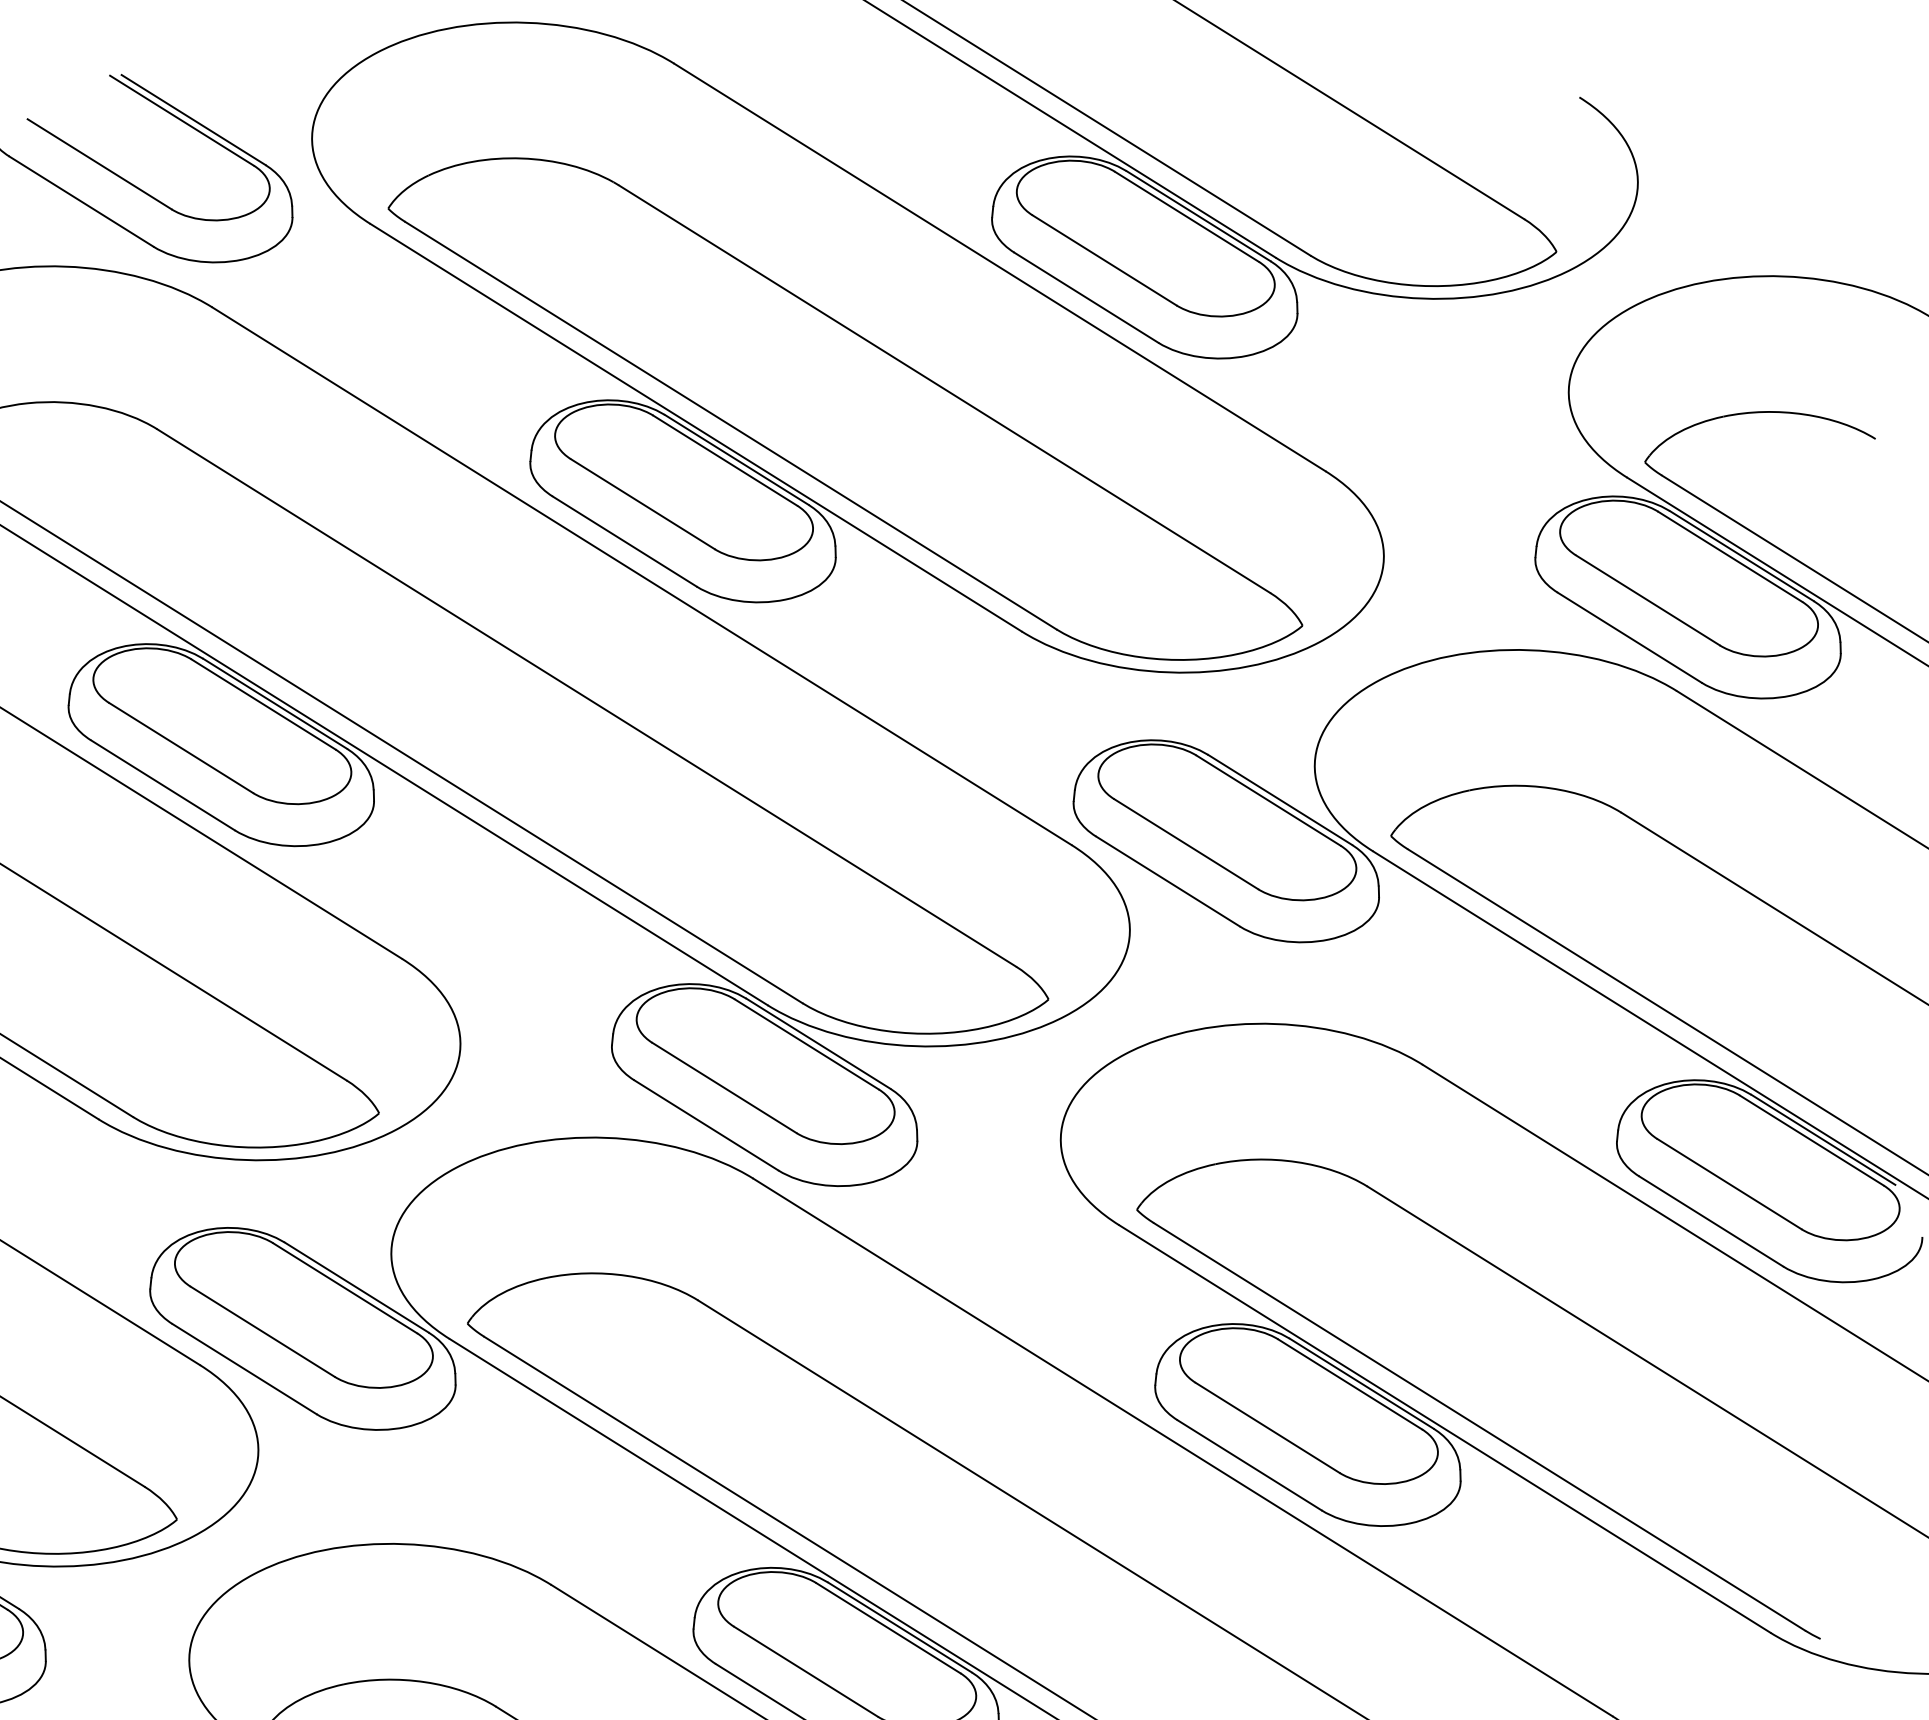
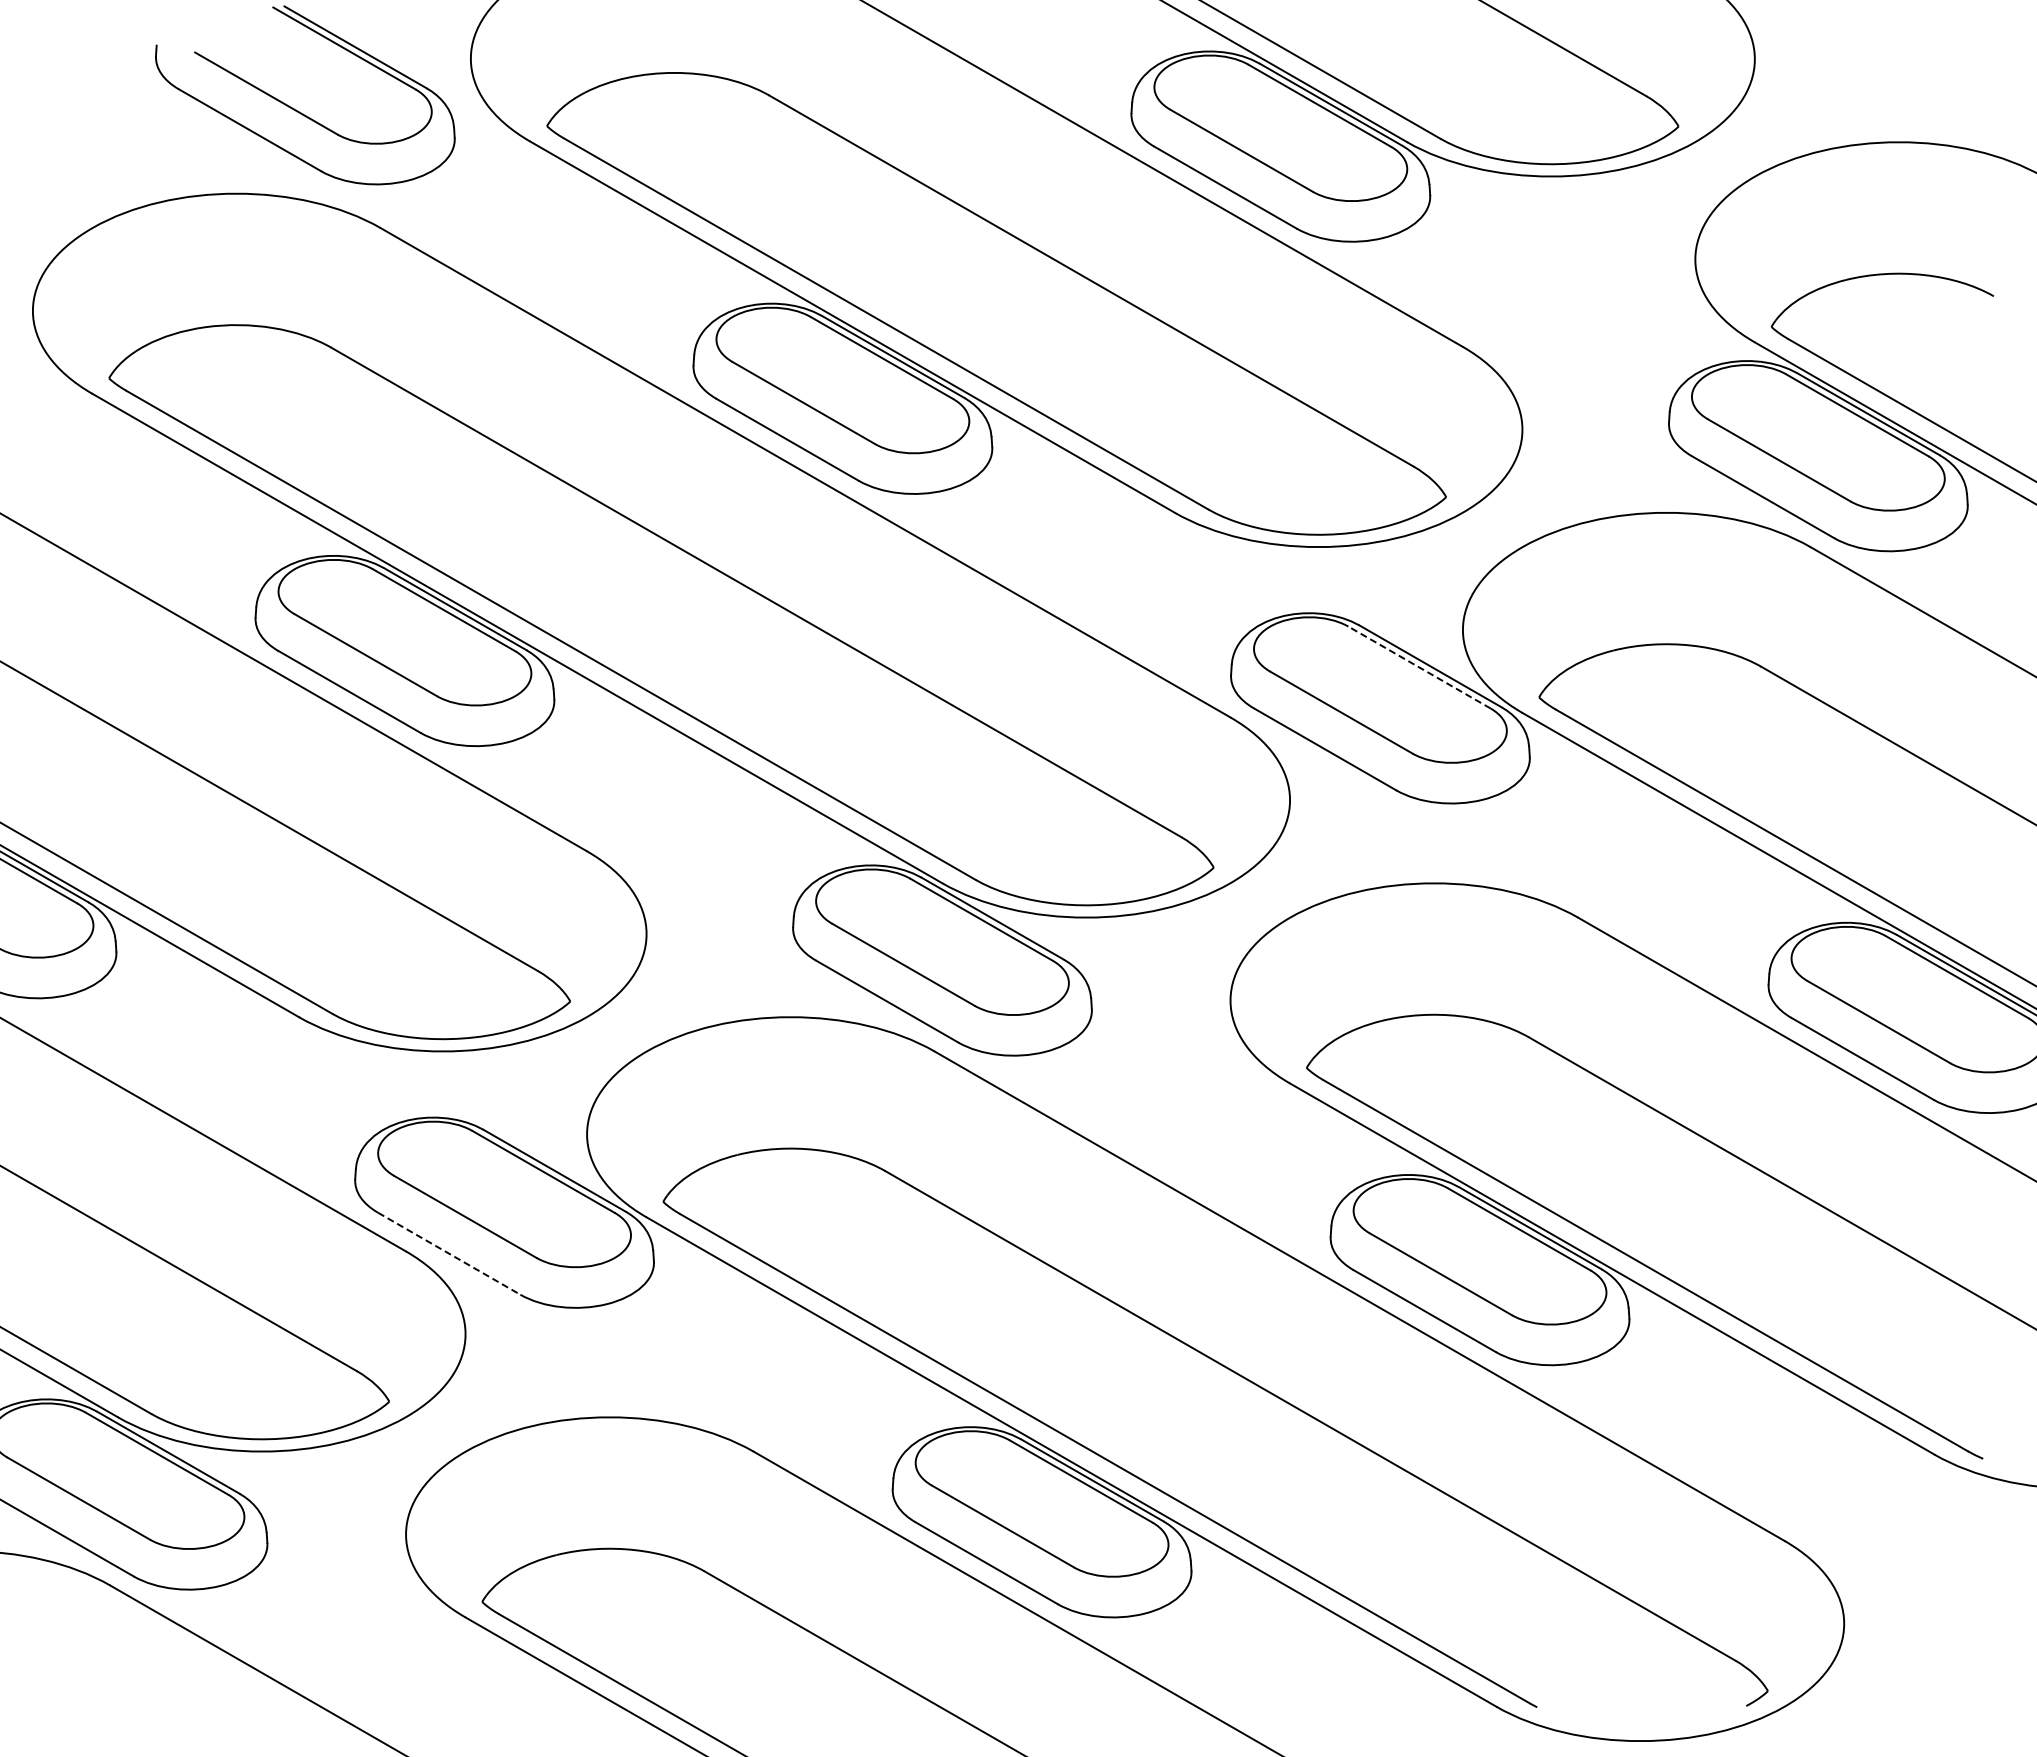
line: (1268, 800) -> (1419, 667), solid -> dashed
line: (244, 1368) -> (449, 1253), solid -> dashed

